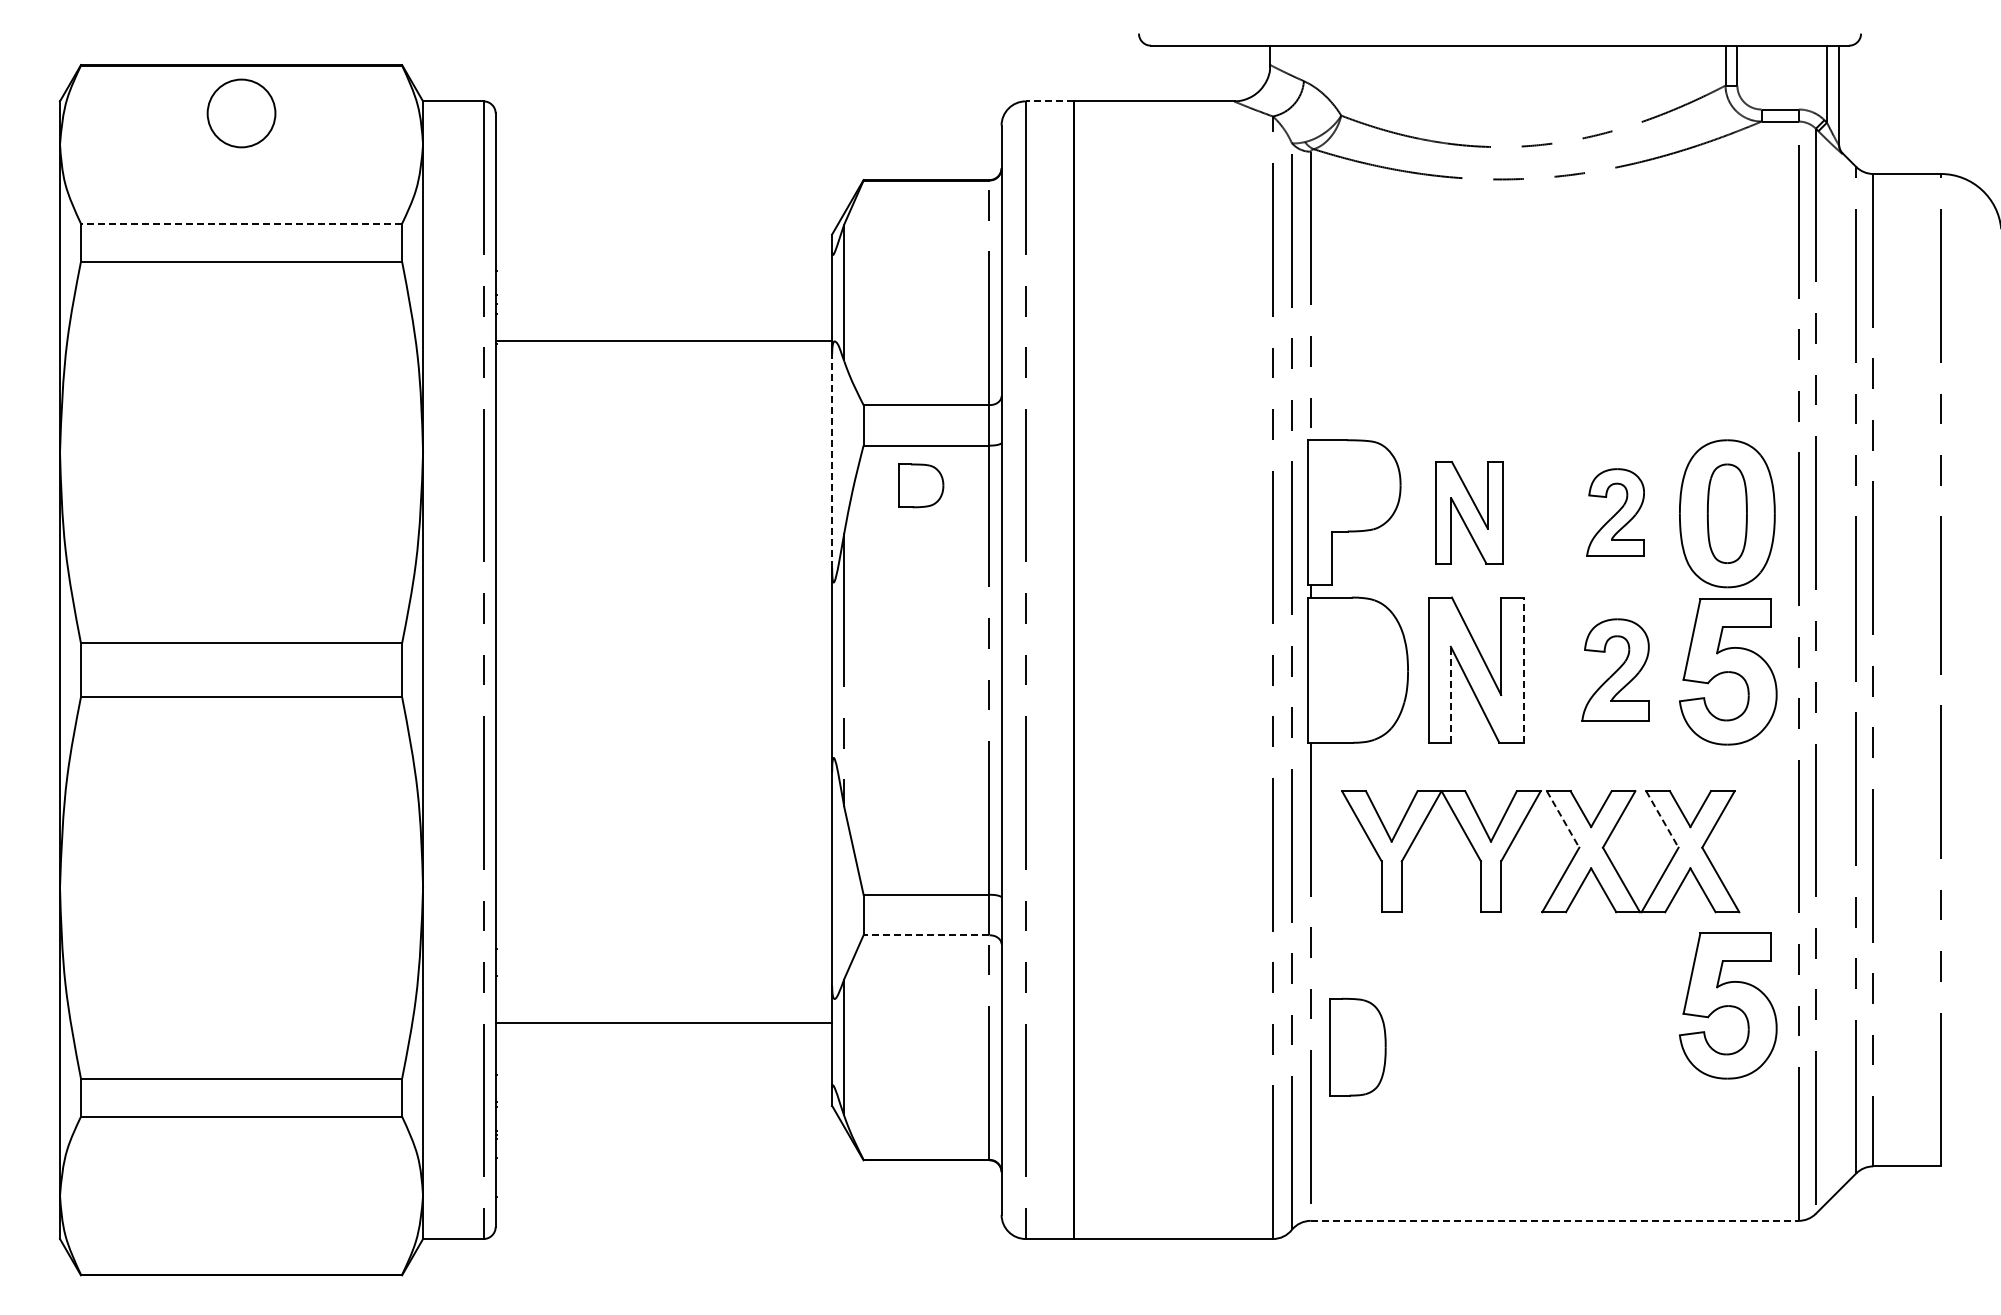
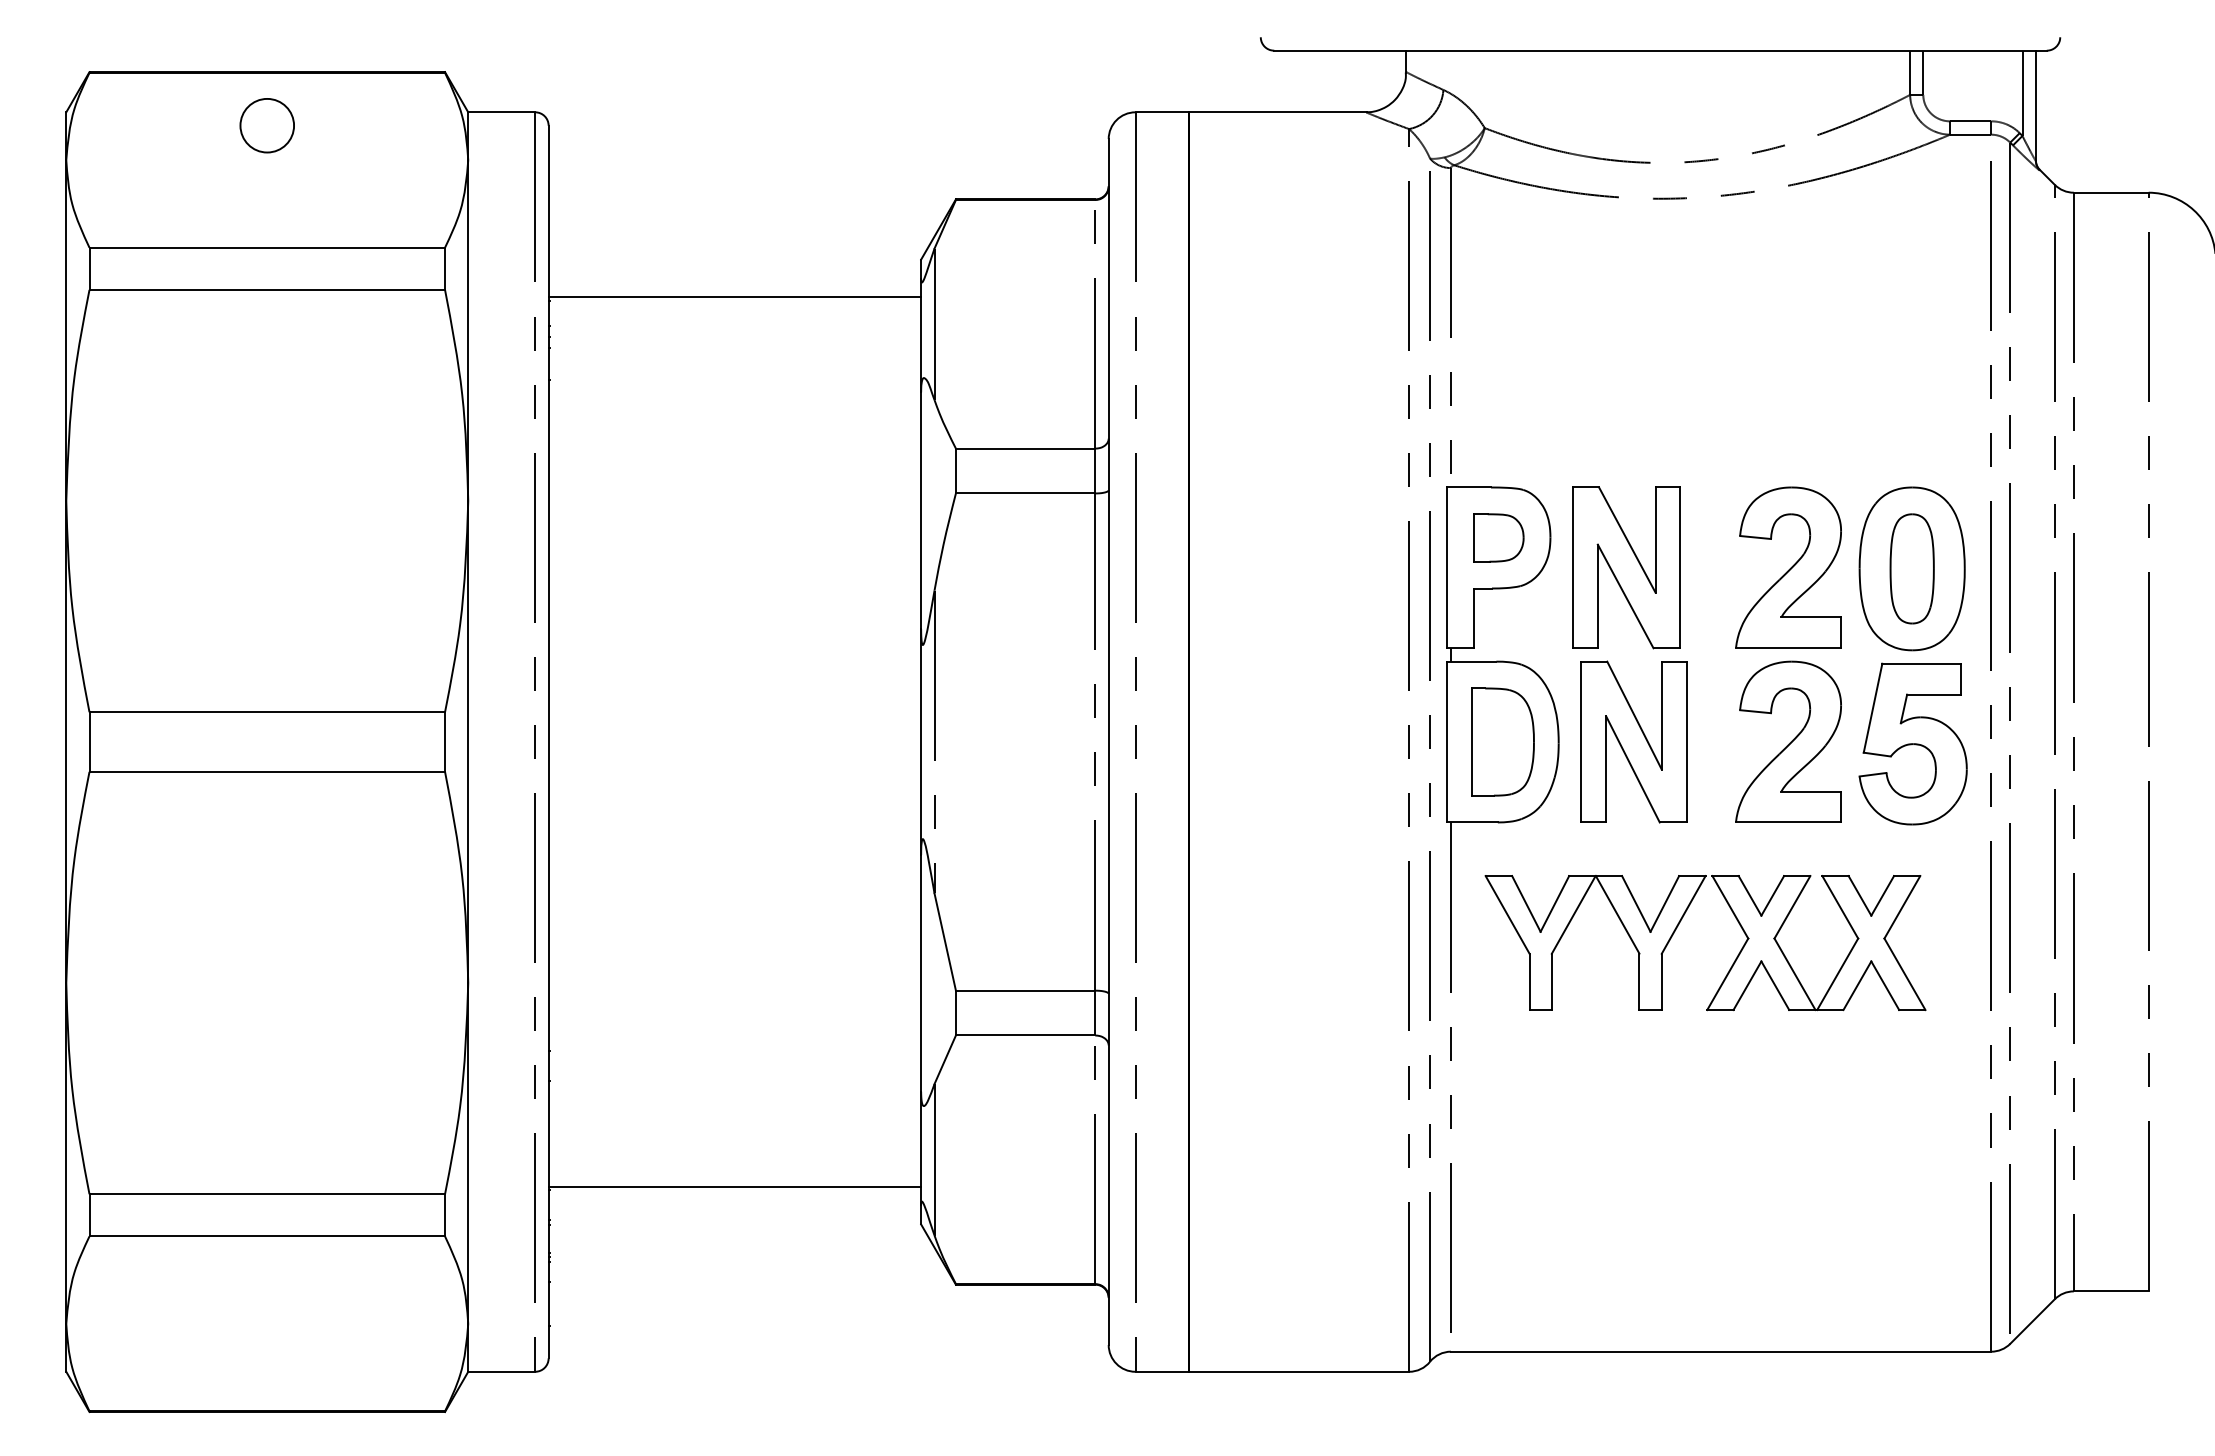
line: (1049, 101) -> (1161, 112), dashed -> solid
circle: (241, 113) -> (267, 125), size x0.71
line: (241, 223) -> (267, 247), dashed -> solid
line: (663, 341) -> (734, 297), moved
line: (832, 461) -> (921, 511), dashed -> solid
part: (921, 485) -> (1499, 537), moved
part: (1469, 512) -> (1626, 567), size x1.43
part: (1615, 512) -> (1788, 567), size x1.67
part: (1615, 669) -> (1788, 741), size x1.43
line: (1523, 670) -> (1686, 742), dashed -> solid
line: (1450, 694) -> (1605, 768), dashed -> solid
line: (1563, 819) -> (1730, 907), dashed -> solid
line: (1662, 819) -> (1840, 907), dashed -> solid
line: (926, 935) -> (1025, 1035), dashed -> solid
part: (1728, 1005) -> (1913, 1113), removed
line: (663, 1023) -> (734, 1187), moved
part: (1357, 1046) -> (1502, 741), moved
line: (1555, 1220) -> (1721, 1351), dashed -> solid

